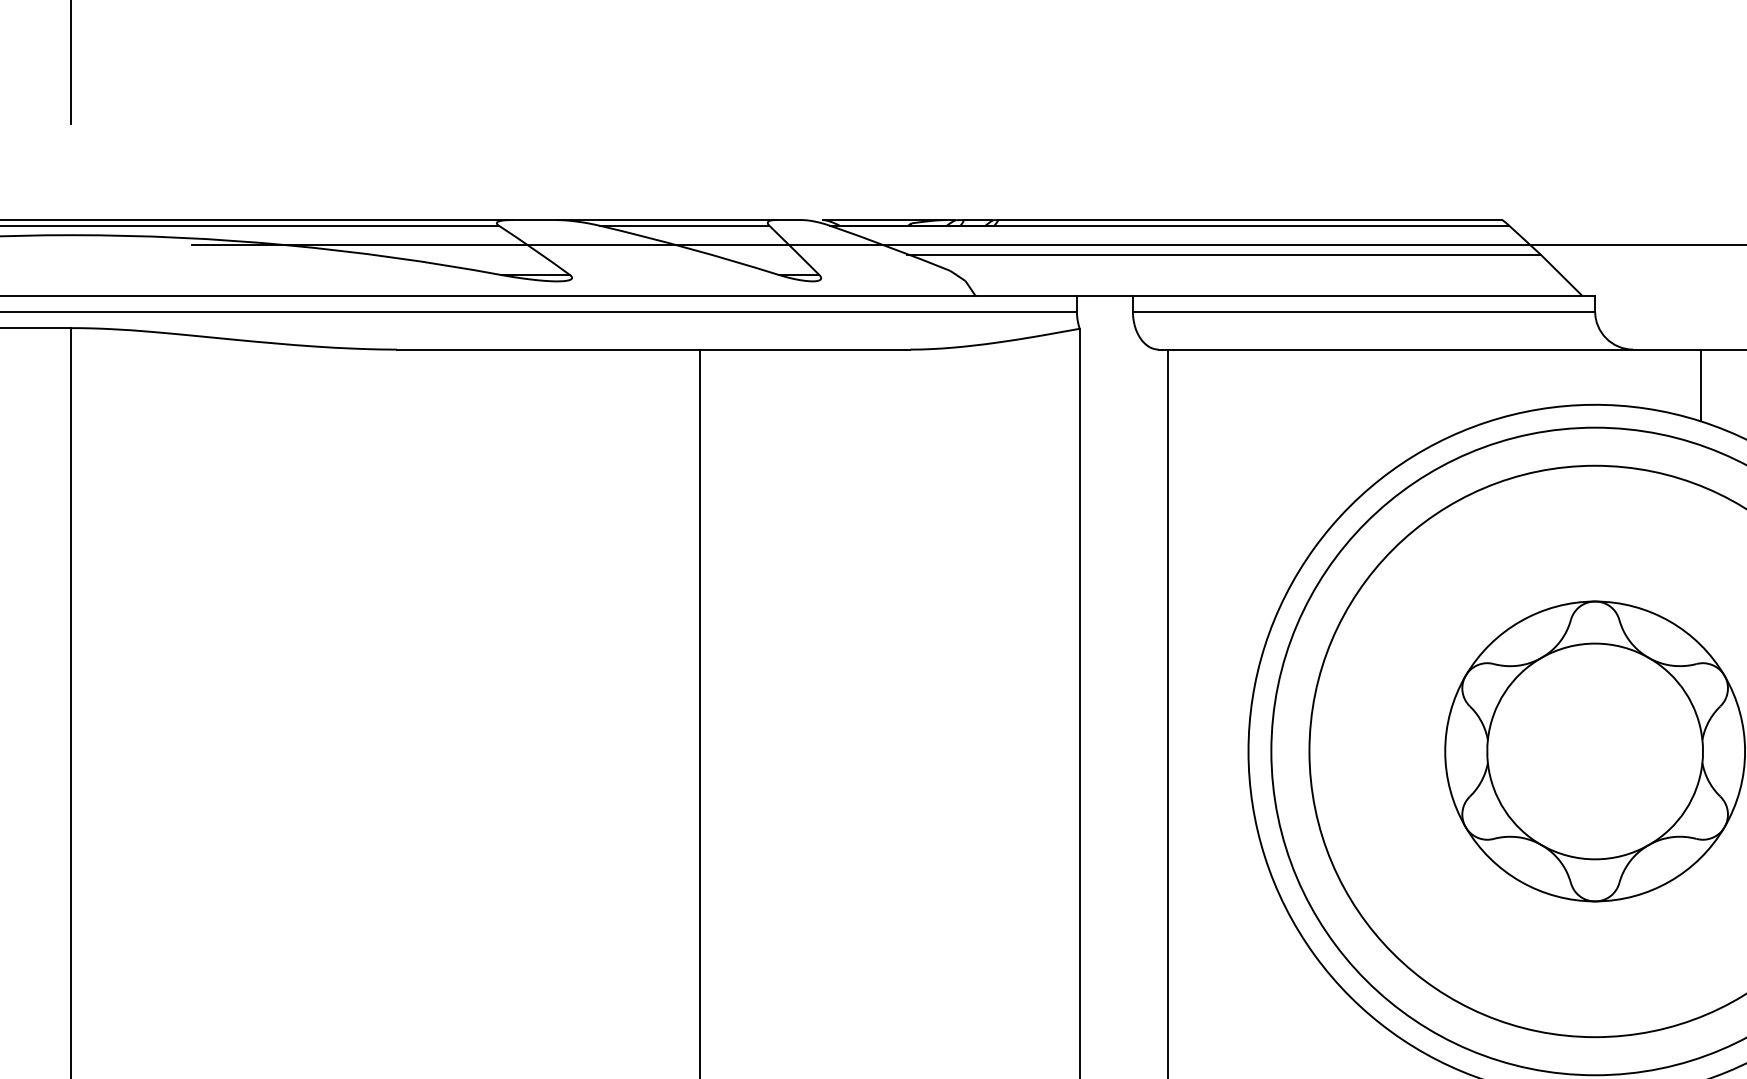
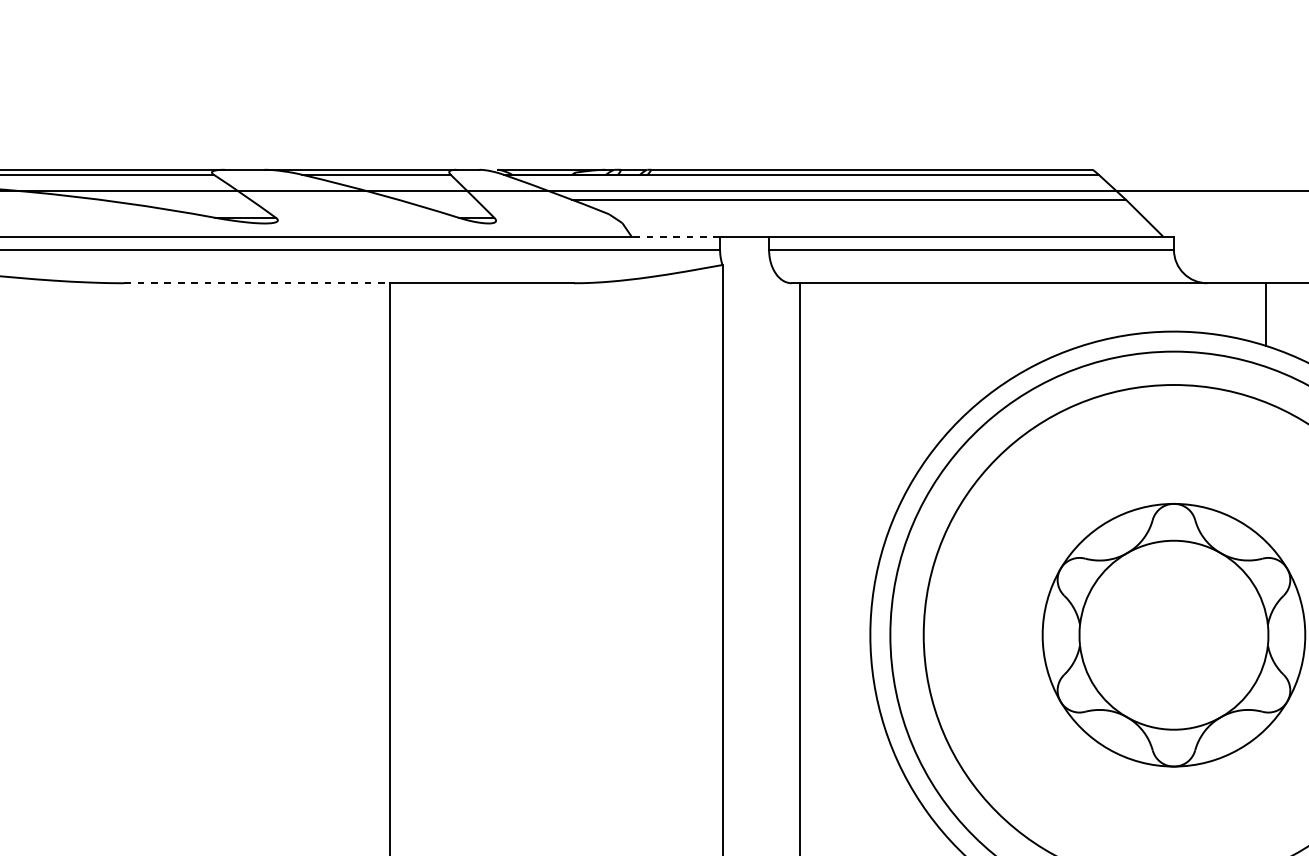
line: (1026, 296) -> (675, 236), solid -> dashed
line: (548, 349) -> (257, 283), solid -> dashed

